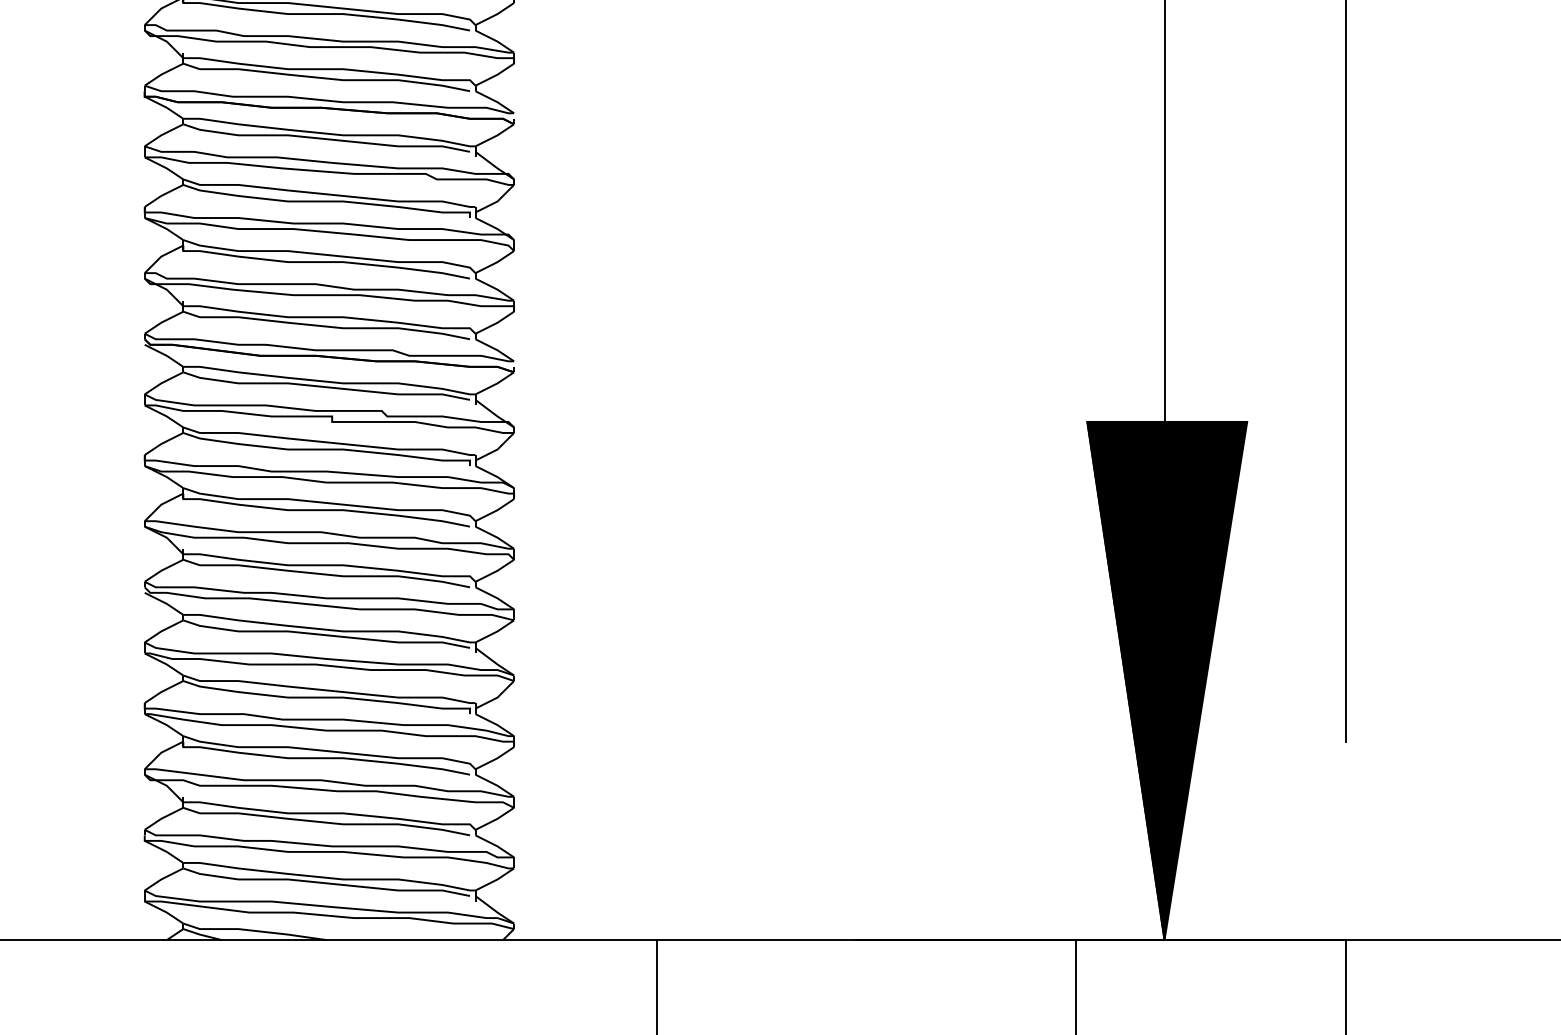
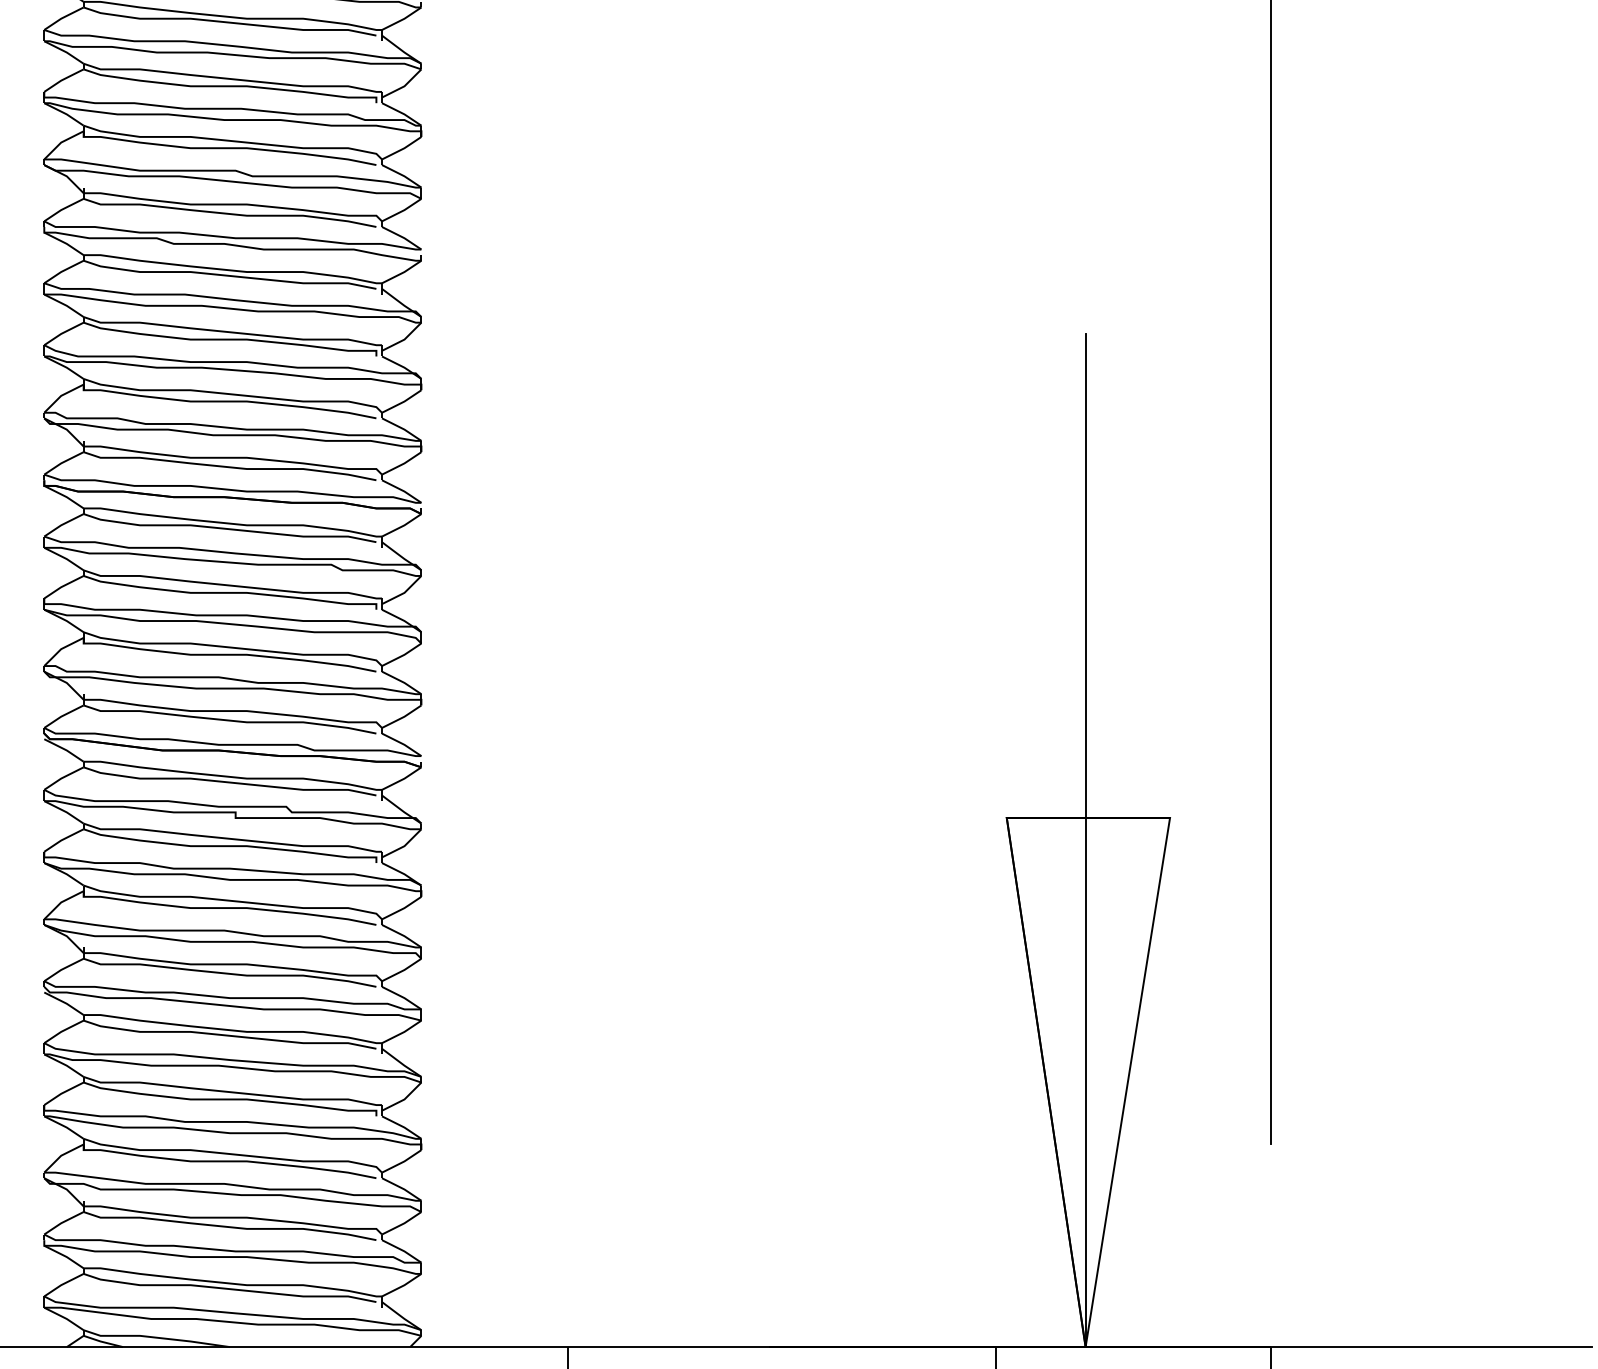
fill: (1167, 680) -> (1088, 1082), removed

